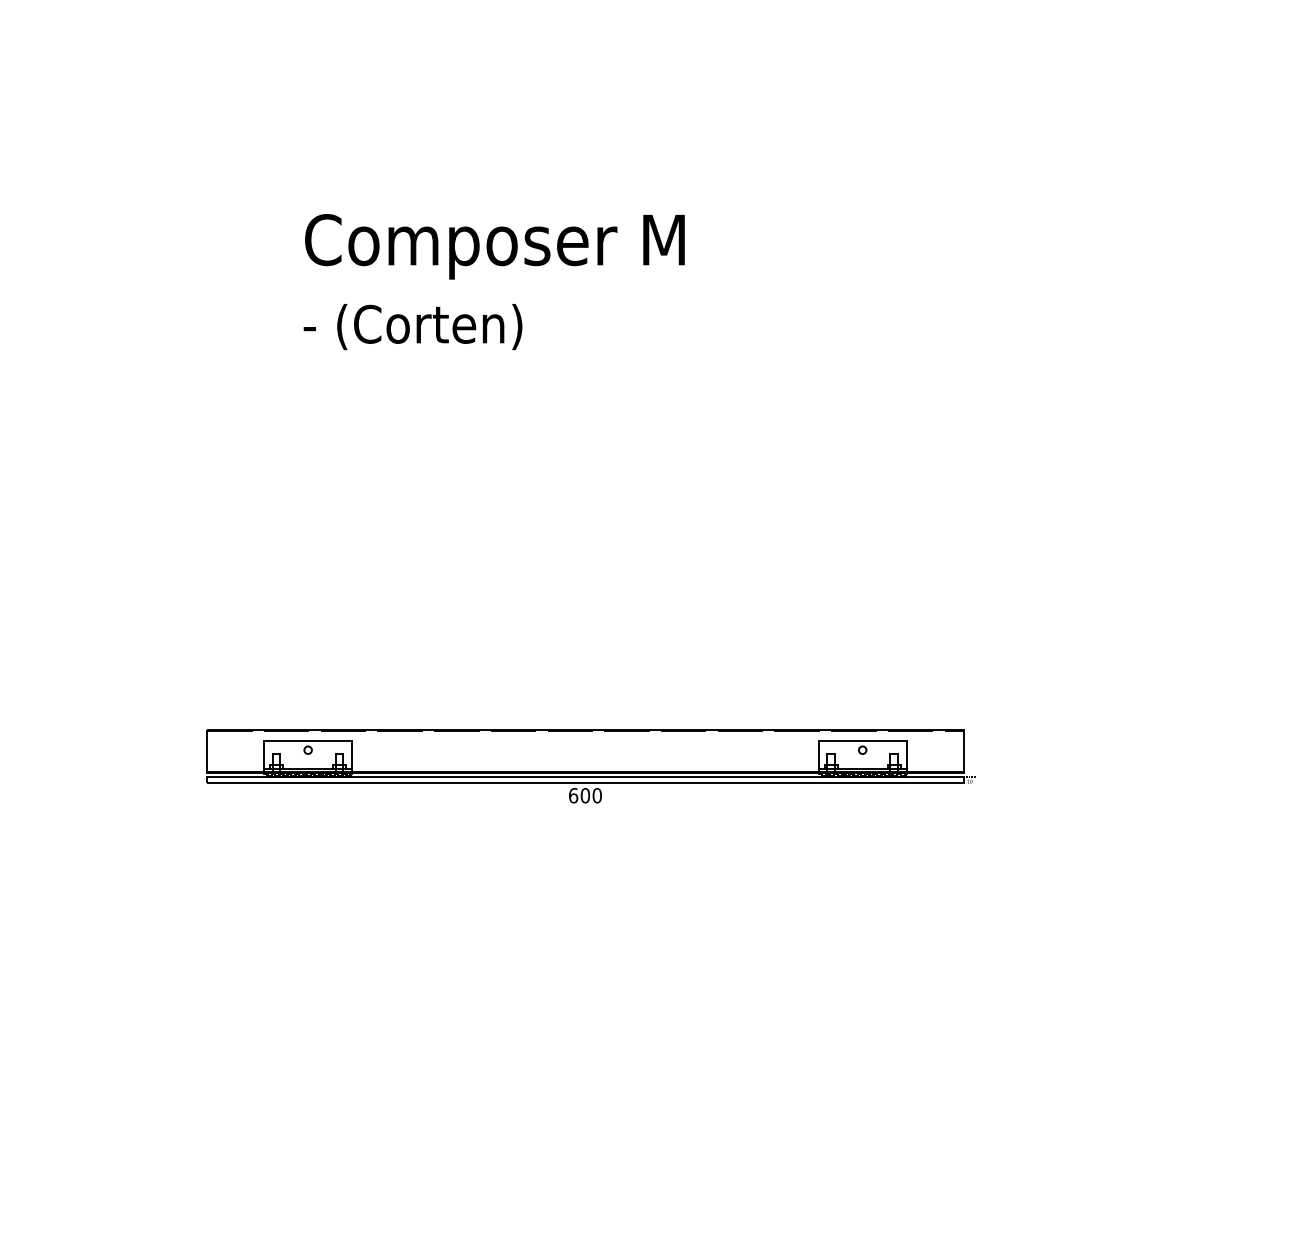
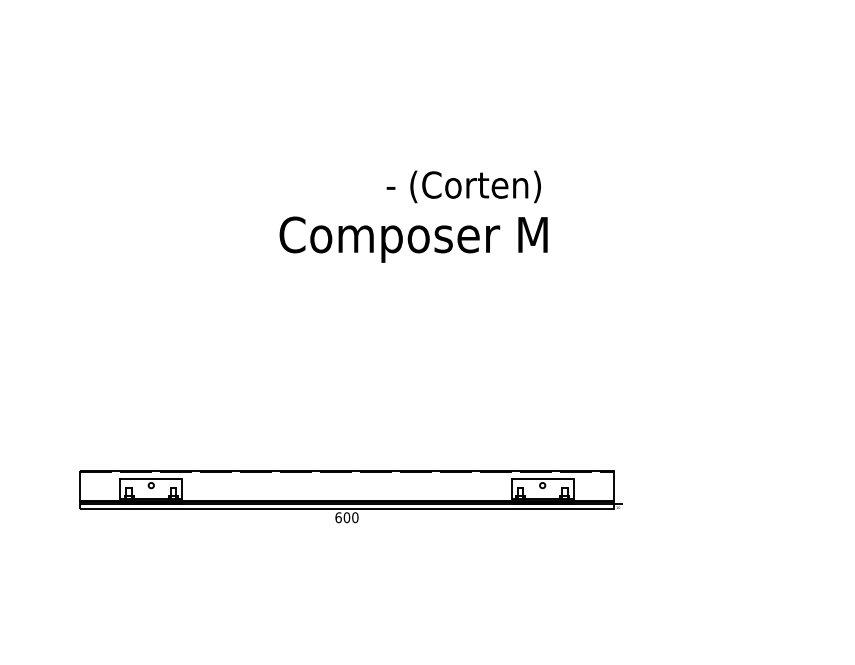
text: (494, 246) -> (413, 239), moved
text: (412, 327) -> (463, 187), moved

